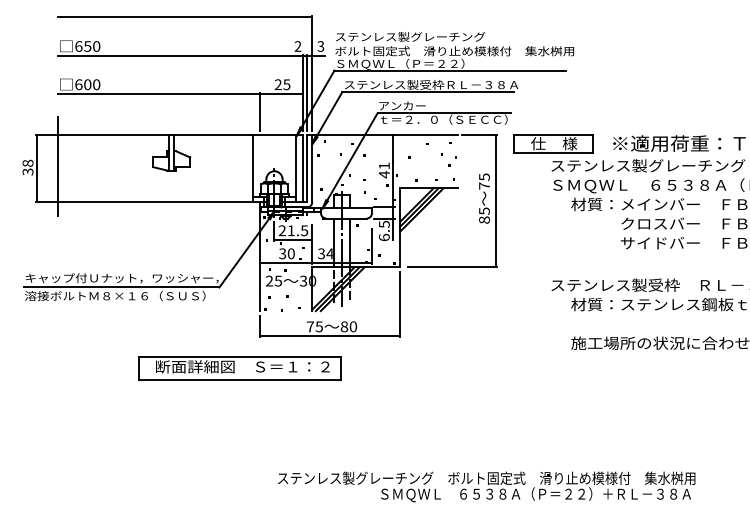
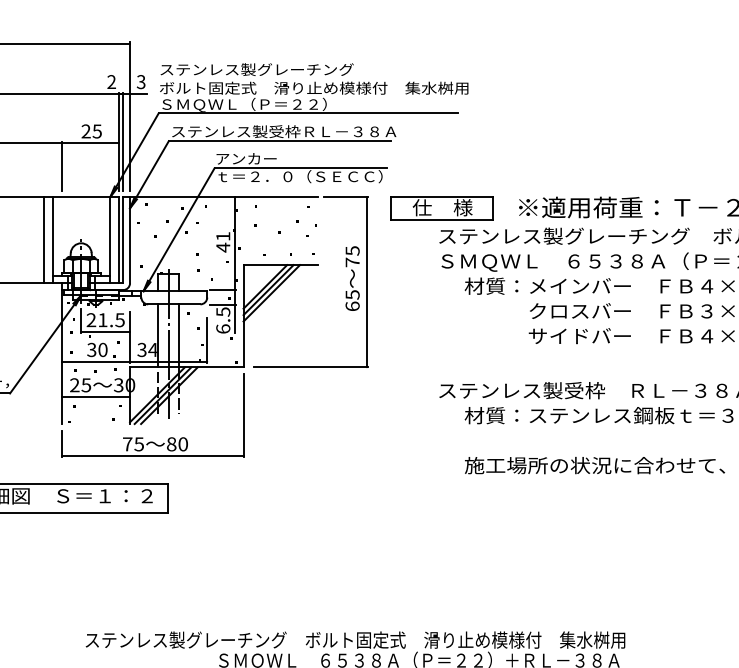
line: (245, 168) -> (43, 239), added
text: (484, 219) -> (352, 305), 85 -> 65
line: (285, 290) -> (95, 397), added

